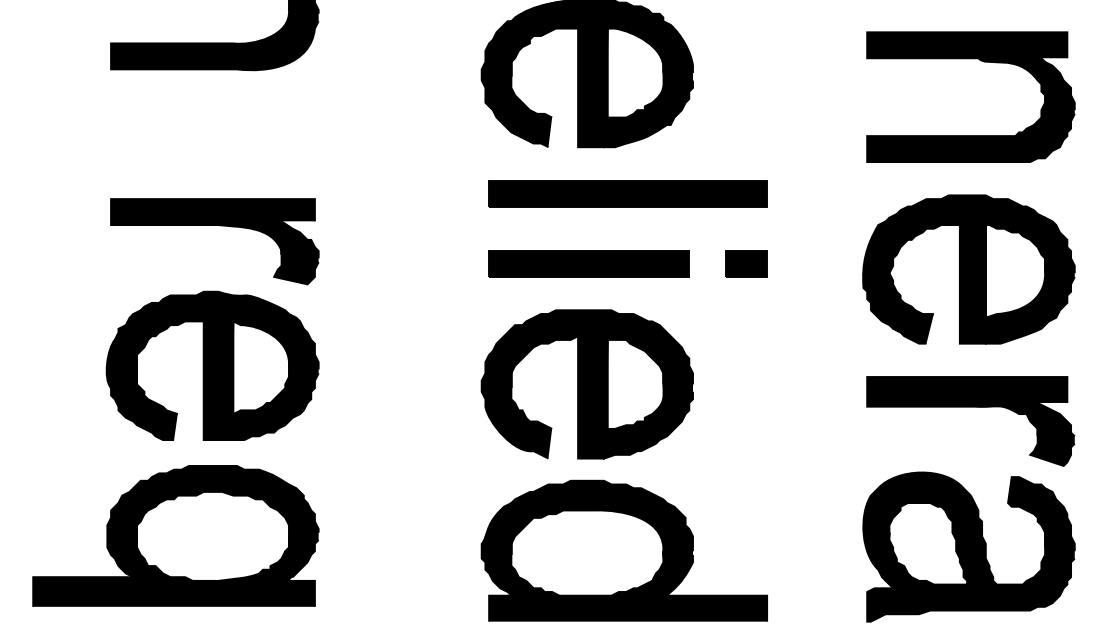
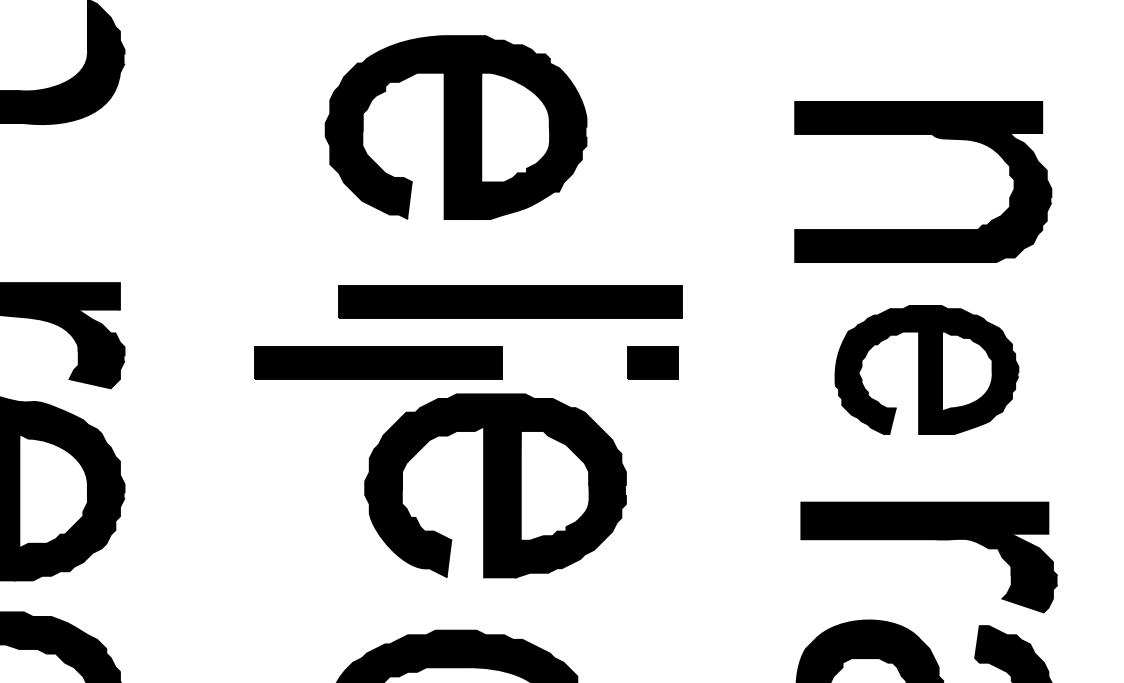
part: (980, 61) -> (935, 137), moved
part: (627, 193) -> (509, 302), moved
part: (588, 263) -> (377, 362), moved
part: (968, 269) -> (926, 369), size x0.7
part: (586, 384) -> (494, 485), moved

